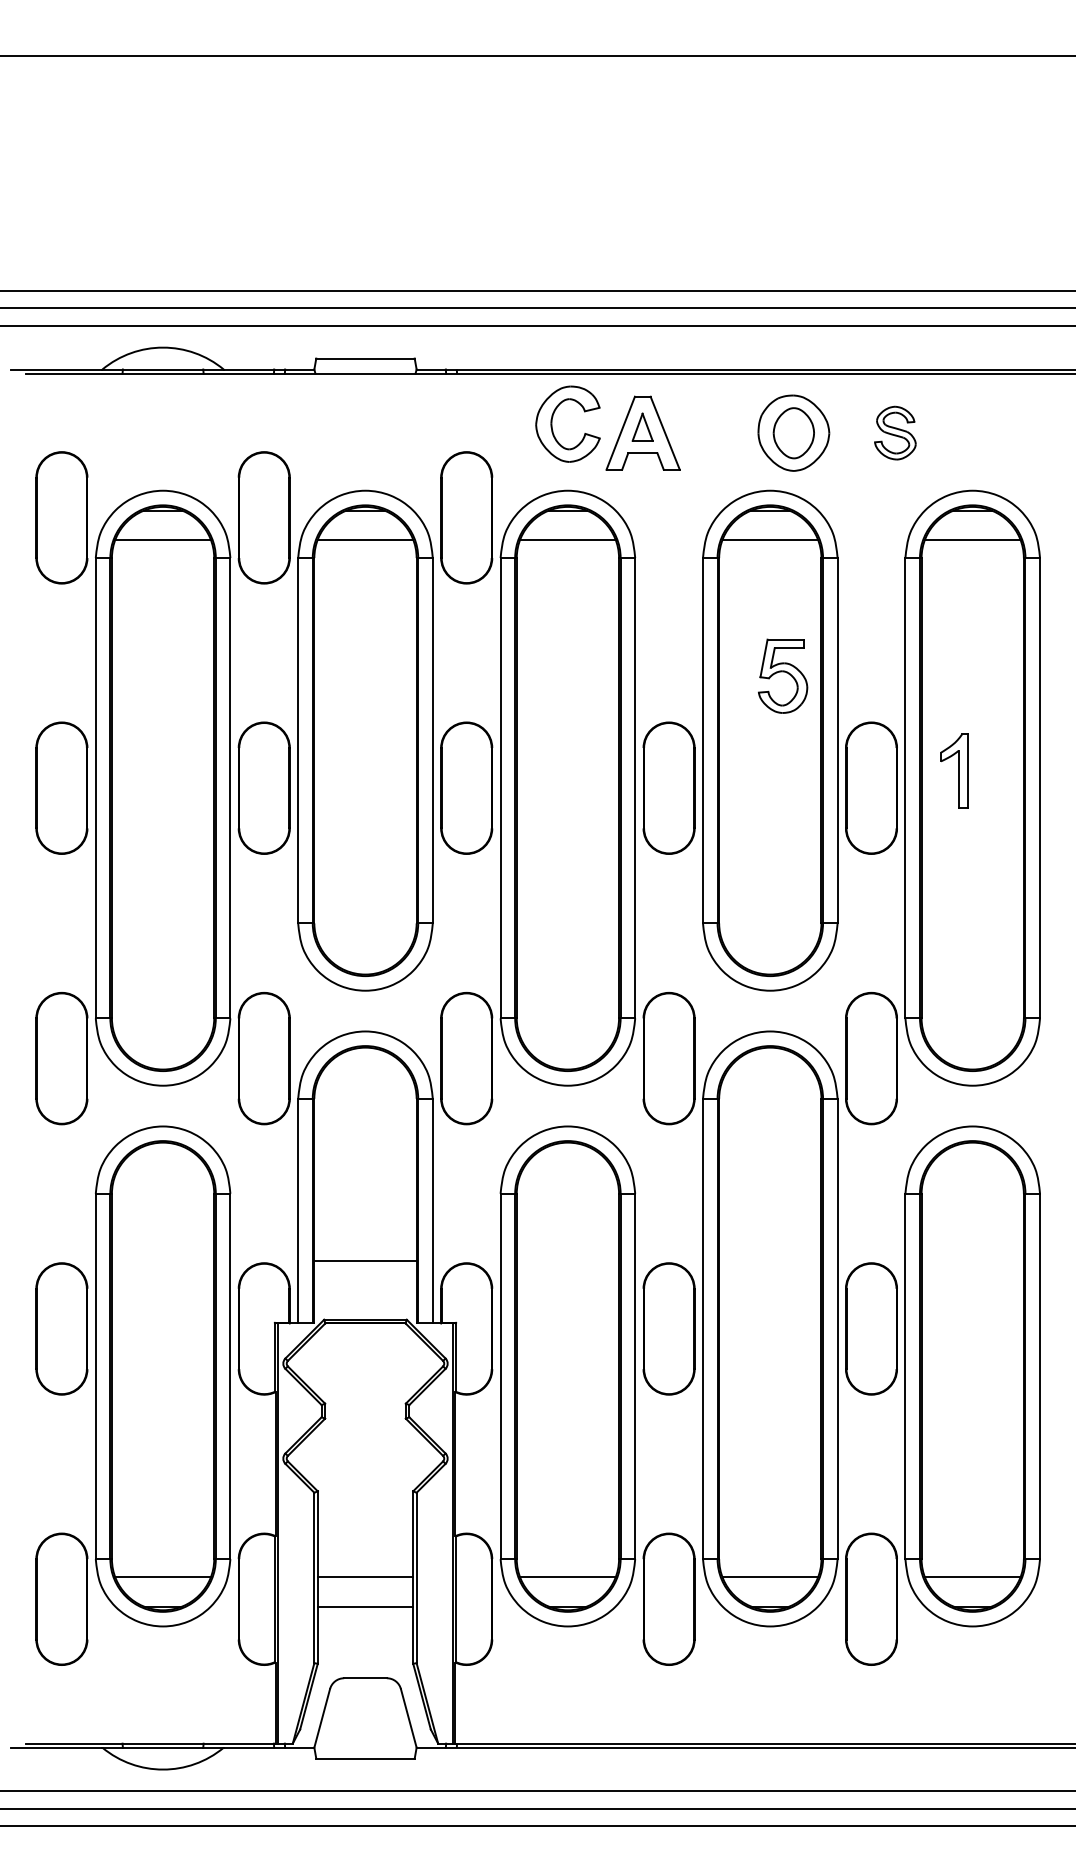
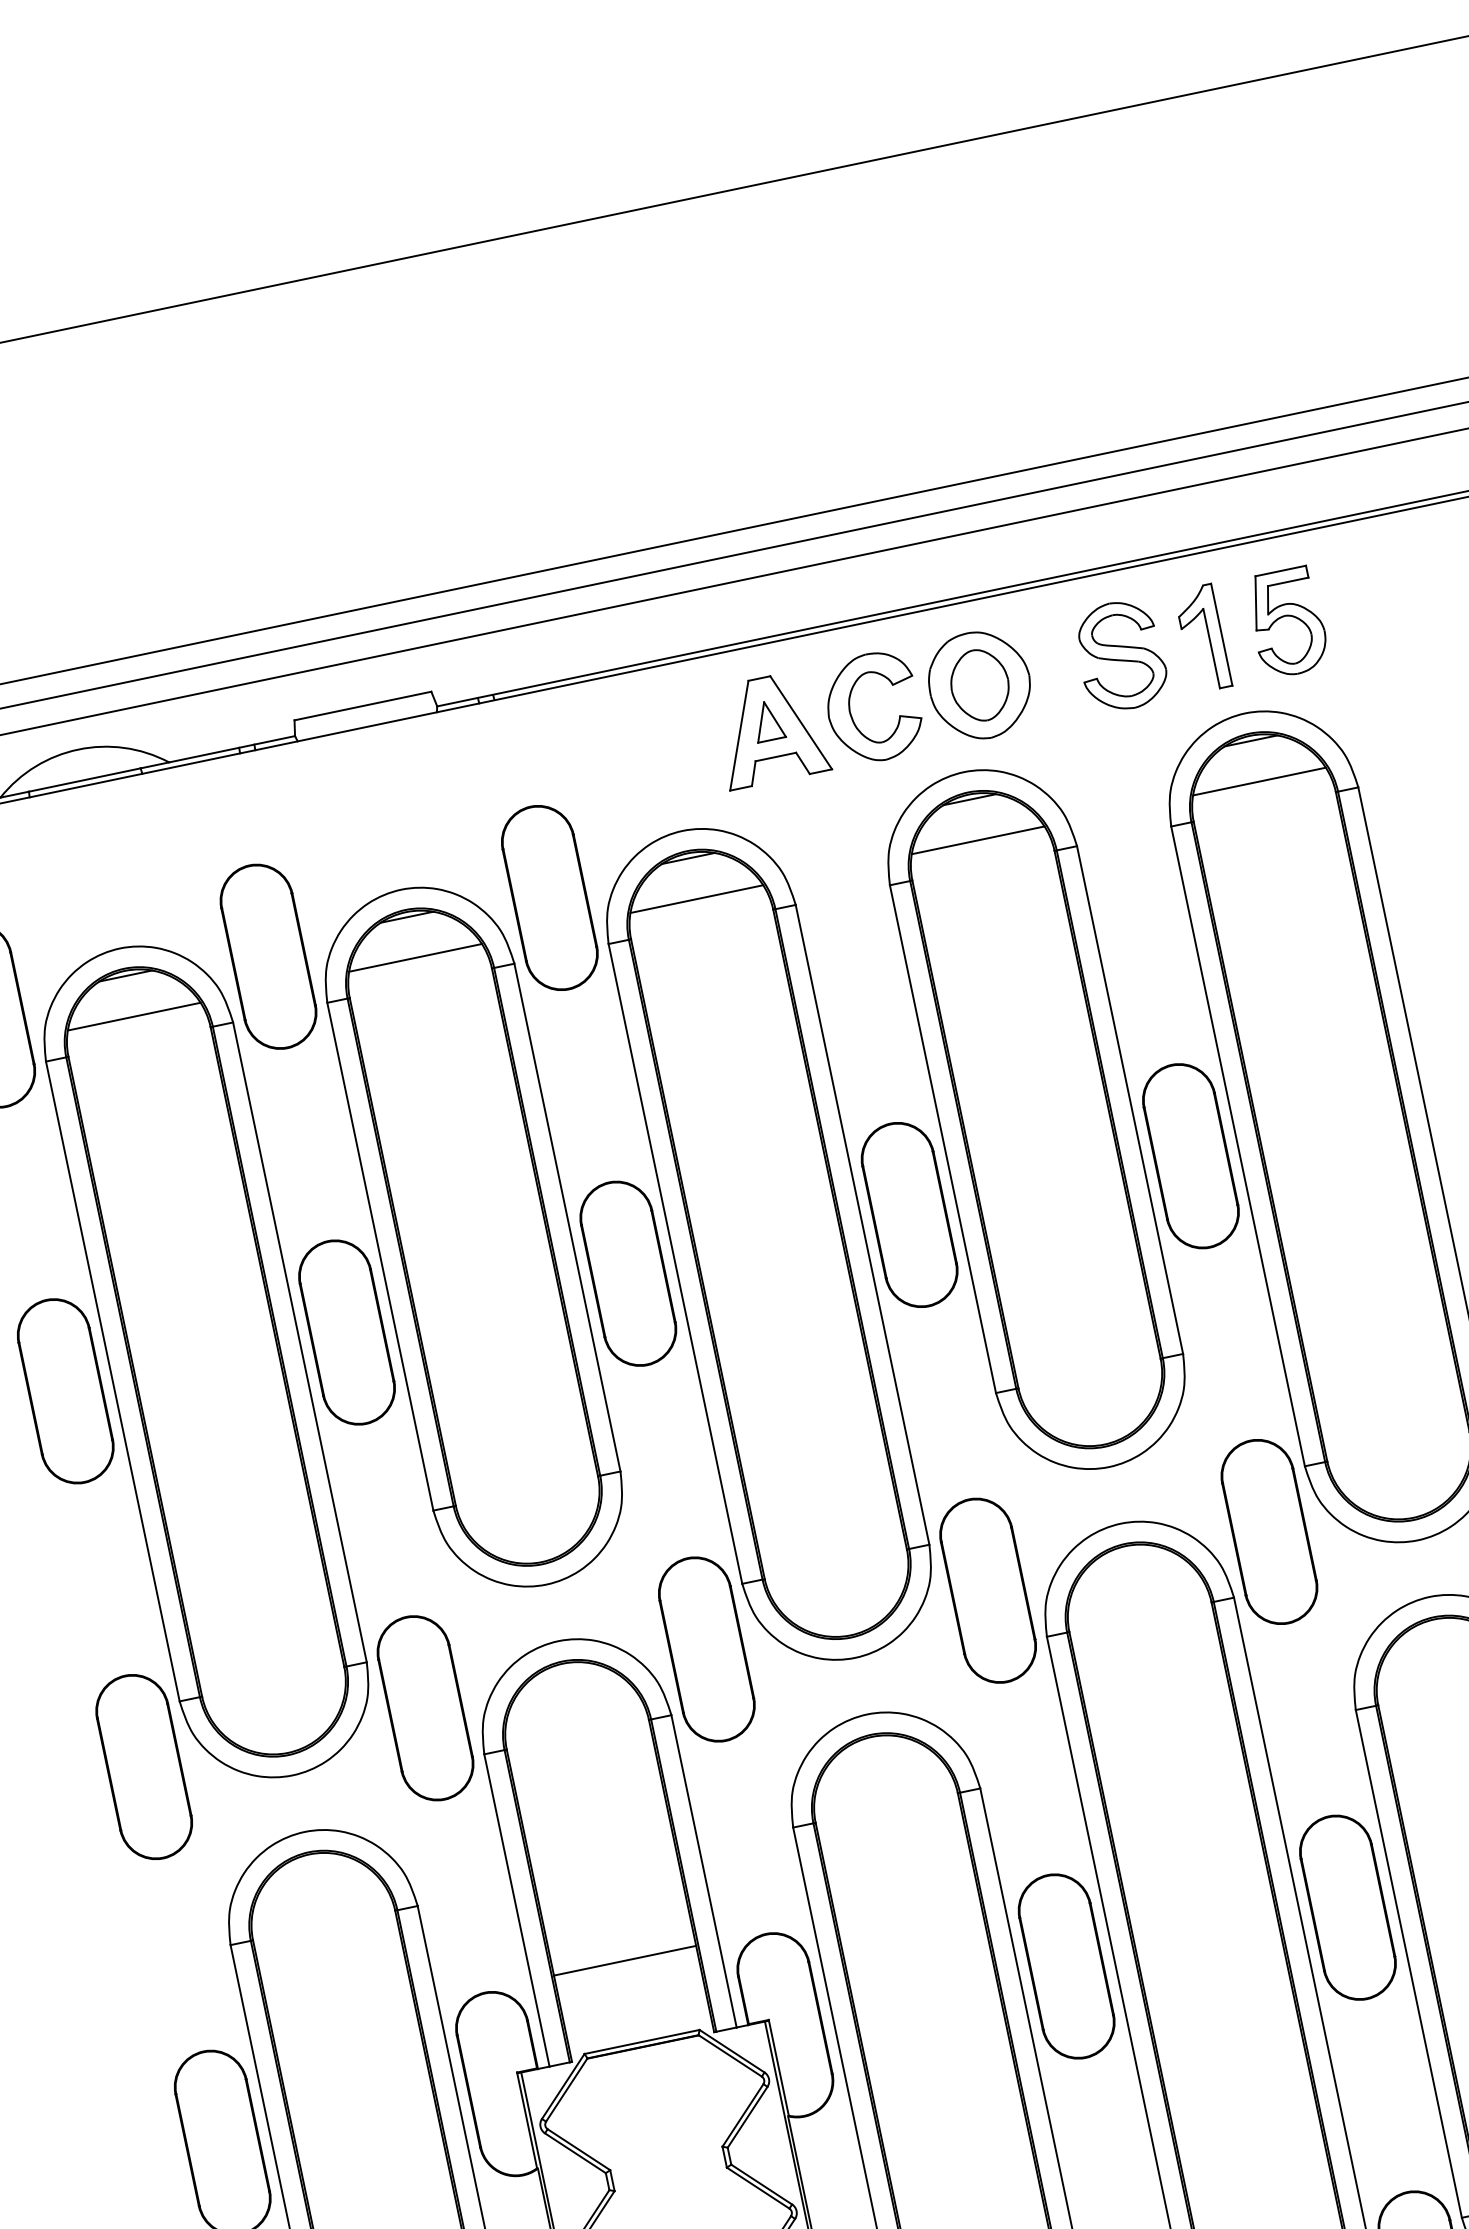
part: (552, 423) -> (851, 711), moved
part: (895, 432) -> (1121, 654), size x1.43
part: (783, 675) -> (1288, 621), moved
part: (954, 770) -> (1203, 637), moved

